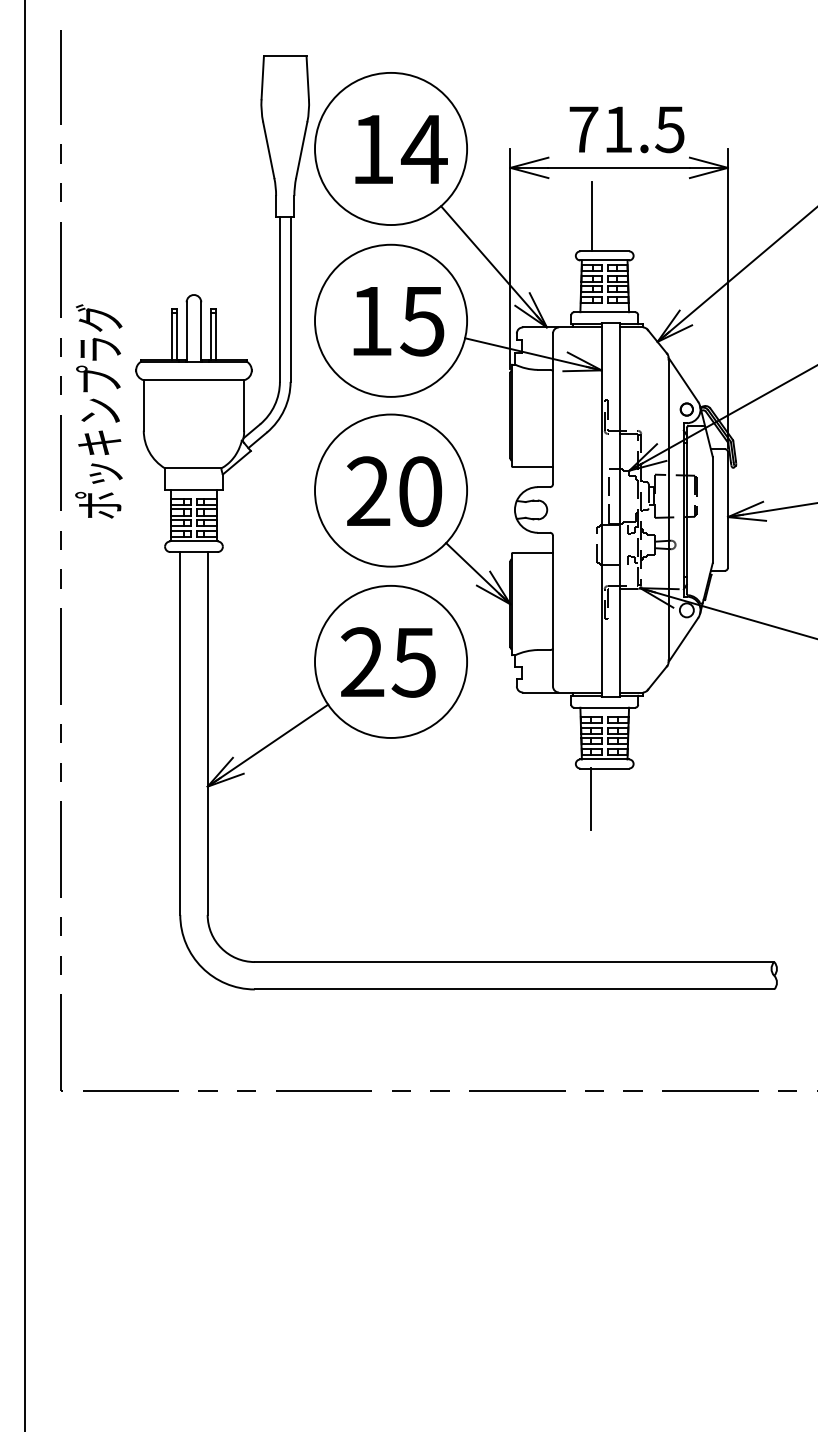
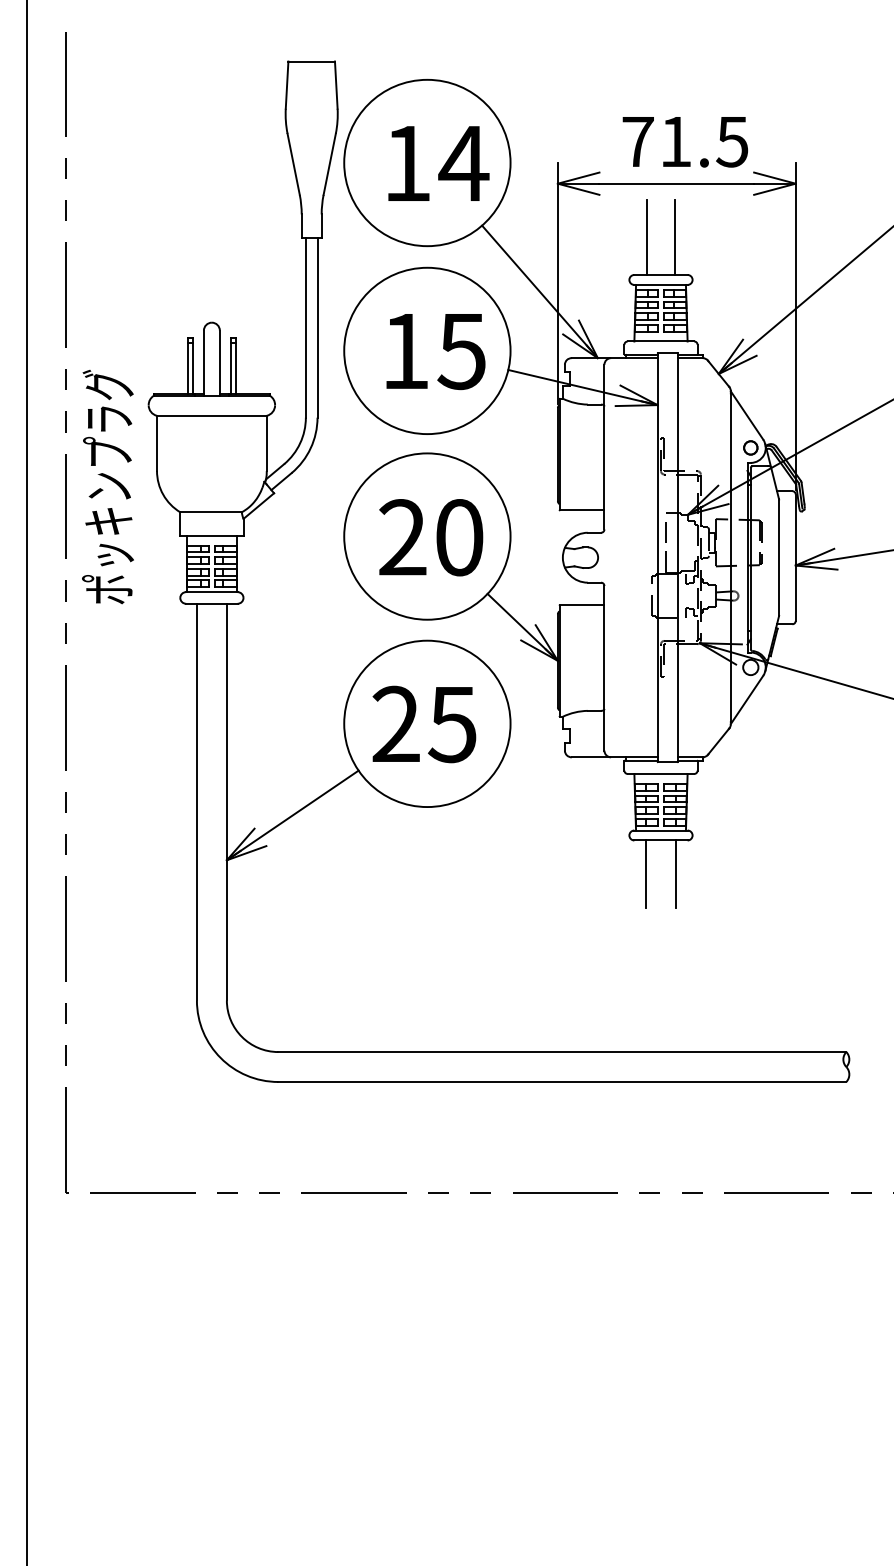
line: (617, 216) -> (675, 236), added
text: (98, 411) -> (107, 487), moved
line: (617, 798) -> (675, 873), added

